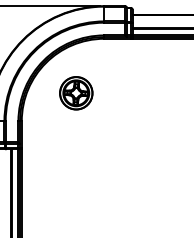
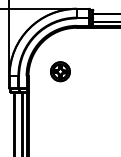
part: (76, 92) -> (60, 71), moved

